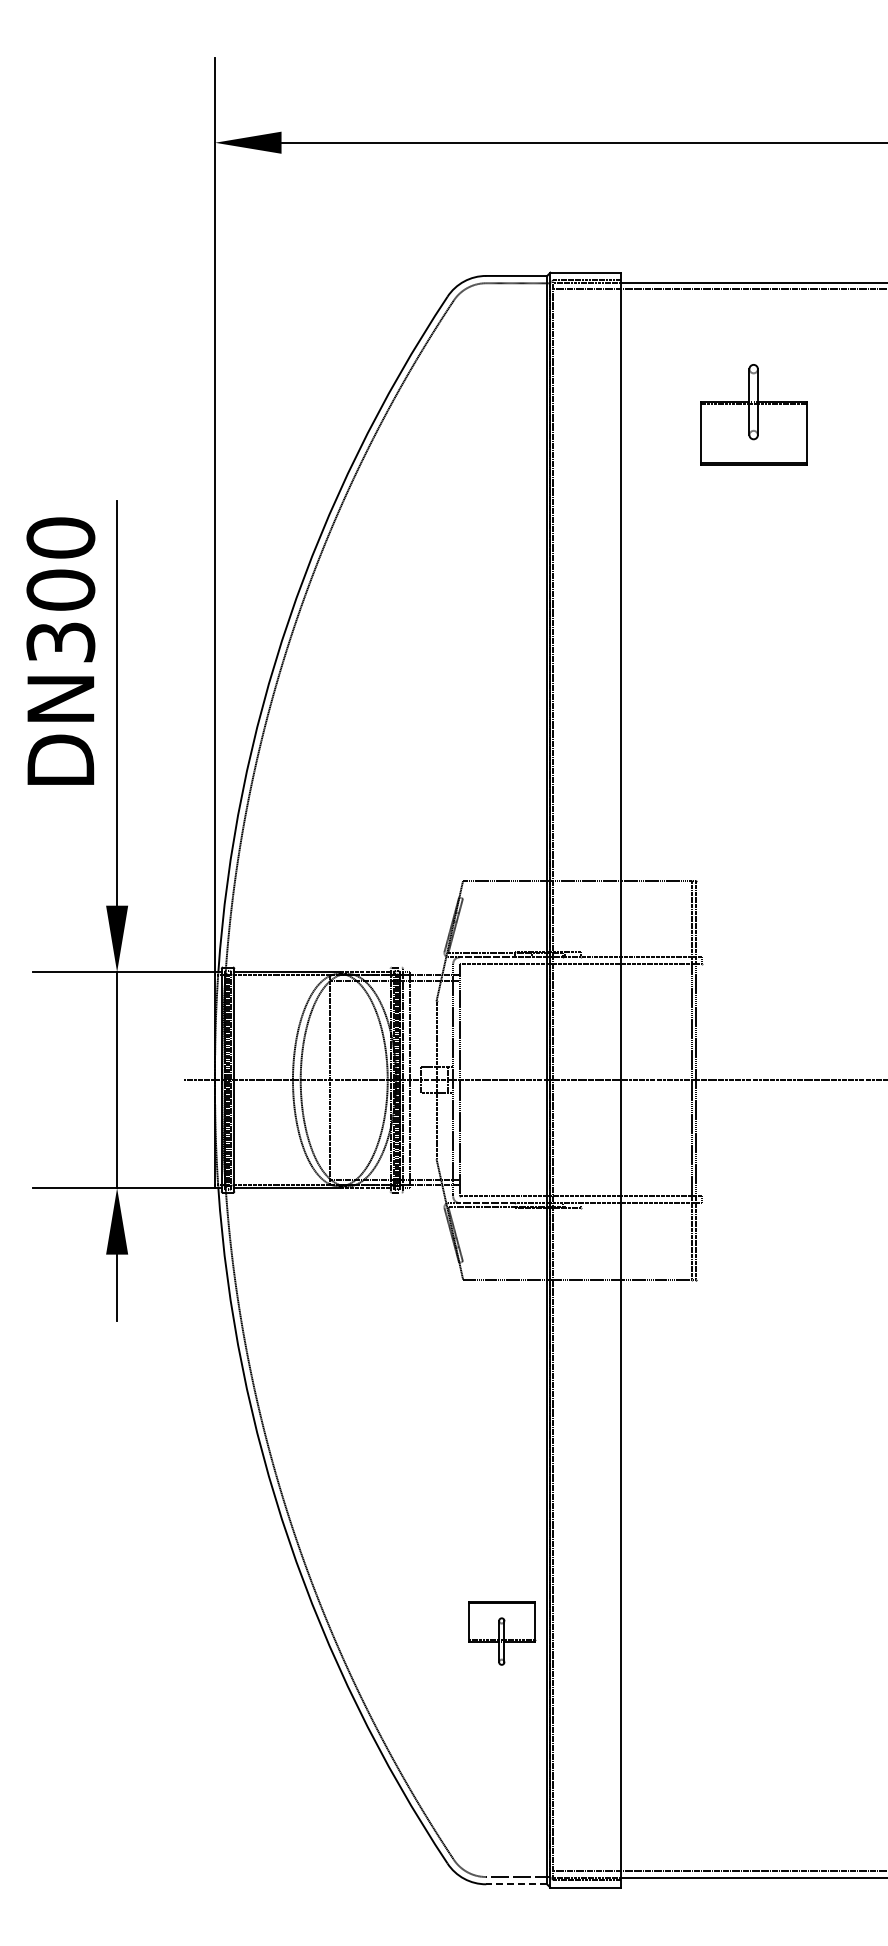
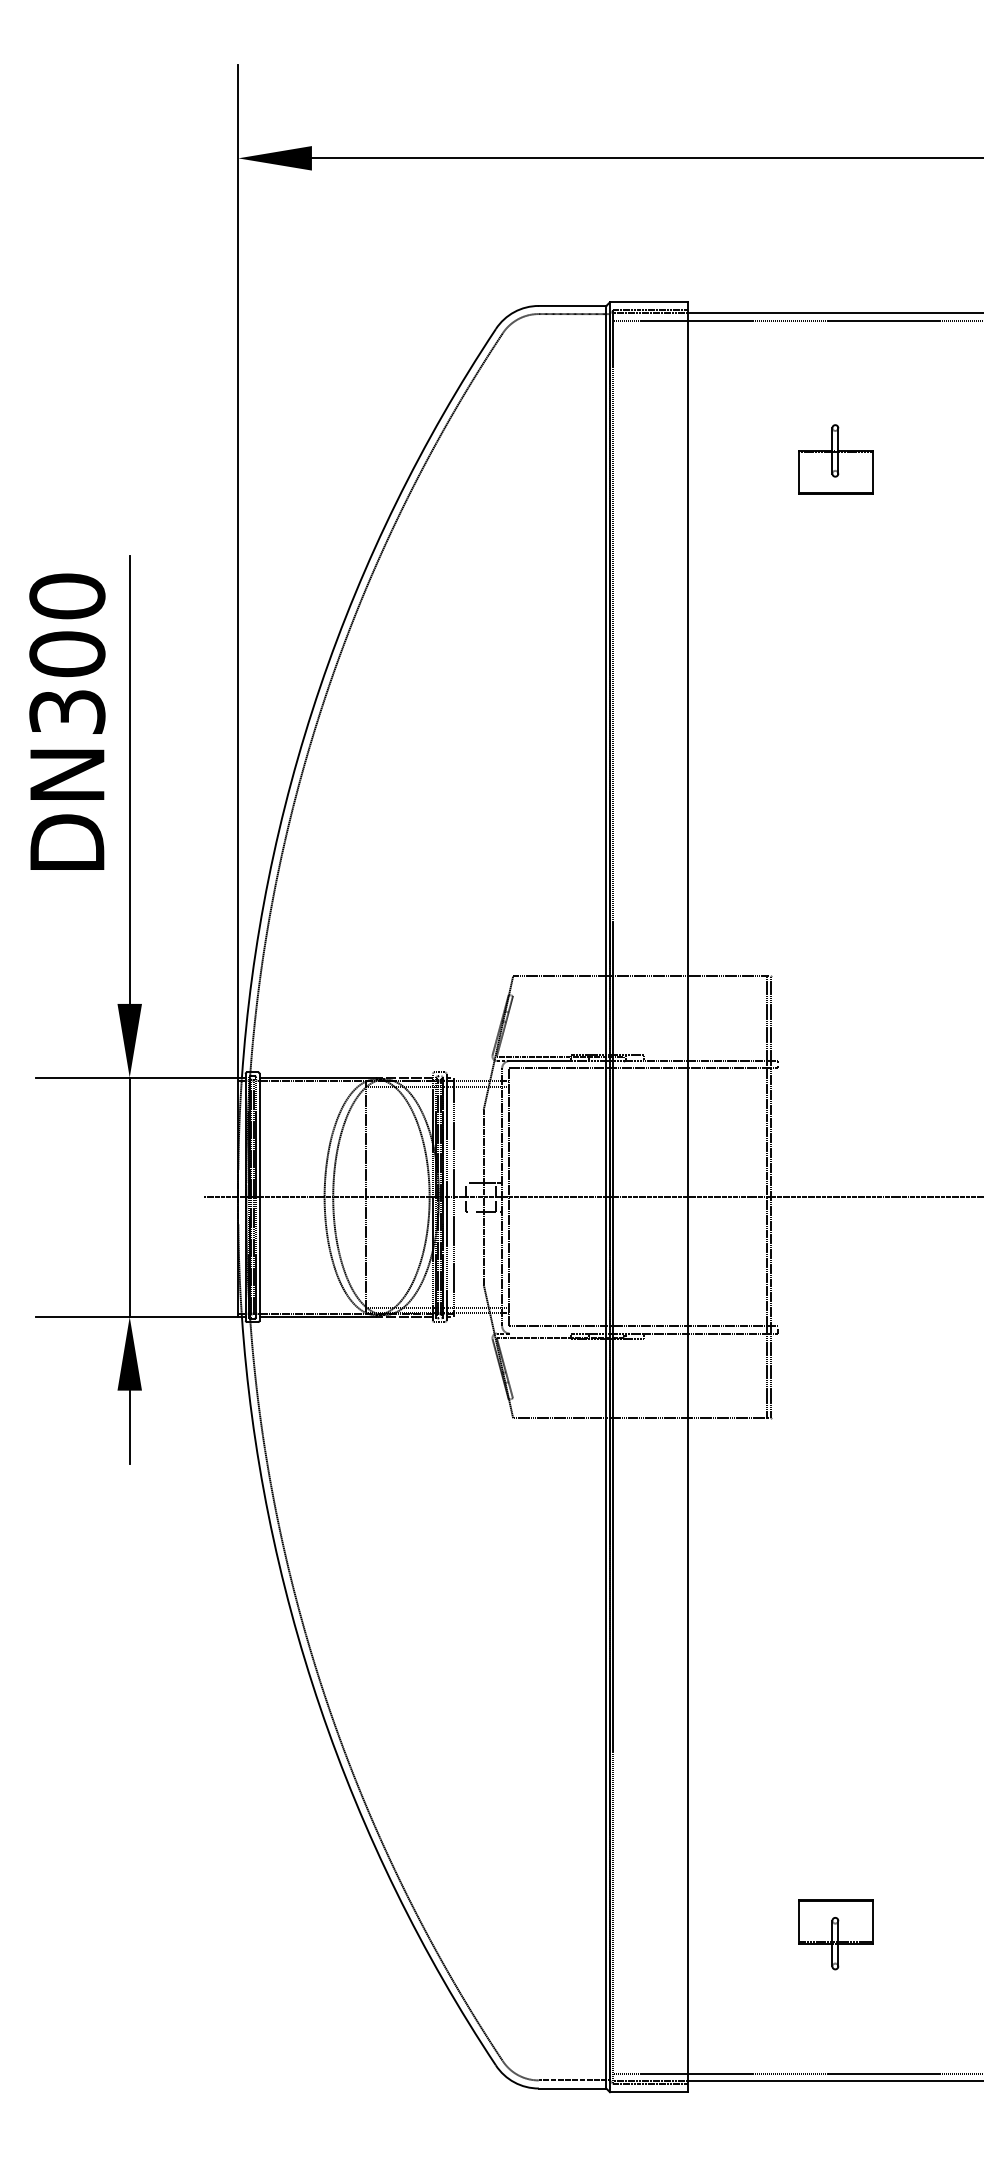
part: (753, 414) -> (835, 459), size x0.62
part: (502, 1633) -> (836, 1934), moved
line: (516, 1884) -> (572, 2088), dashed -> solid

